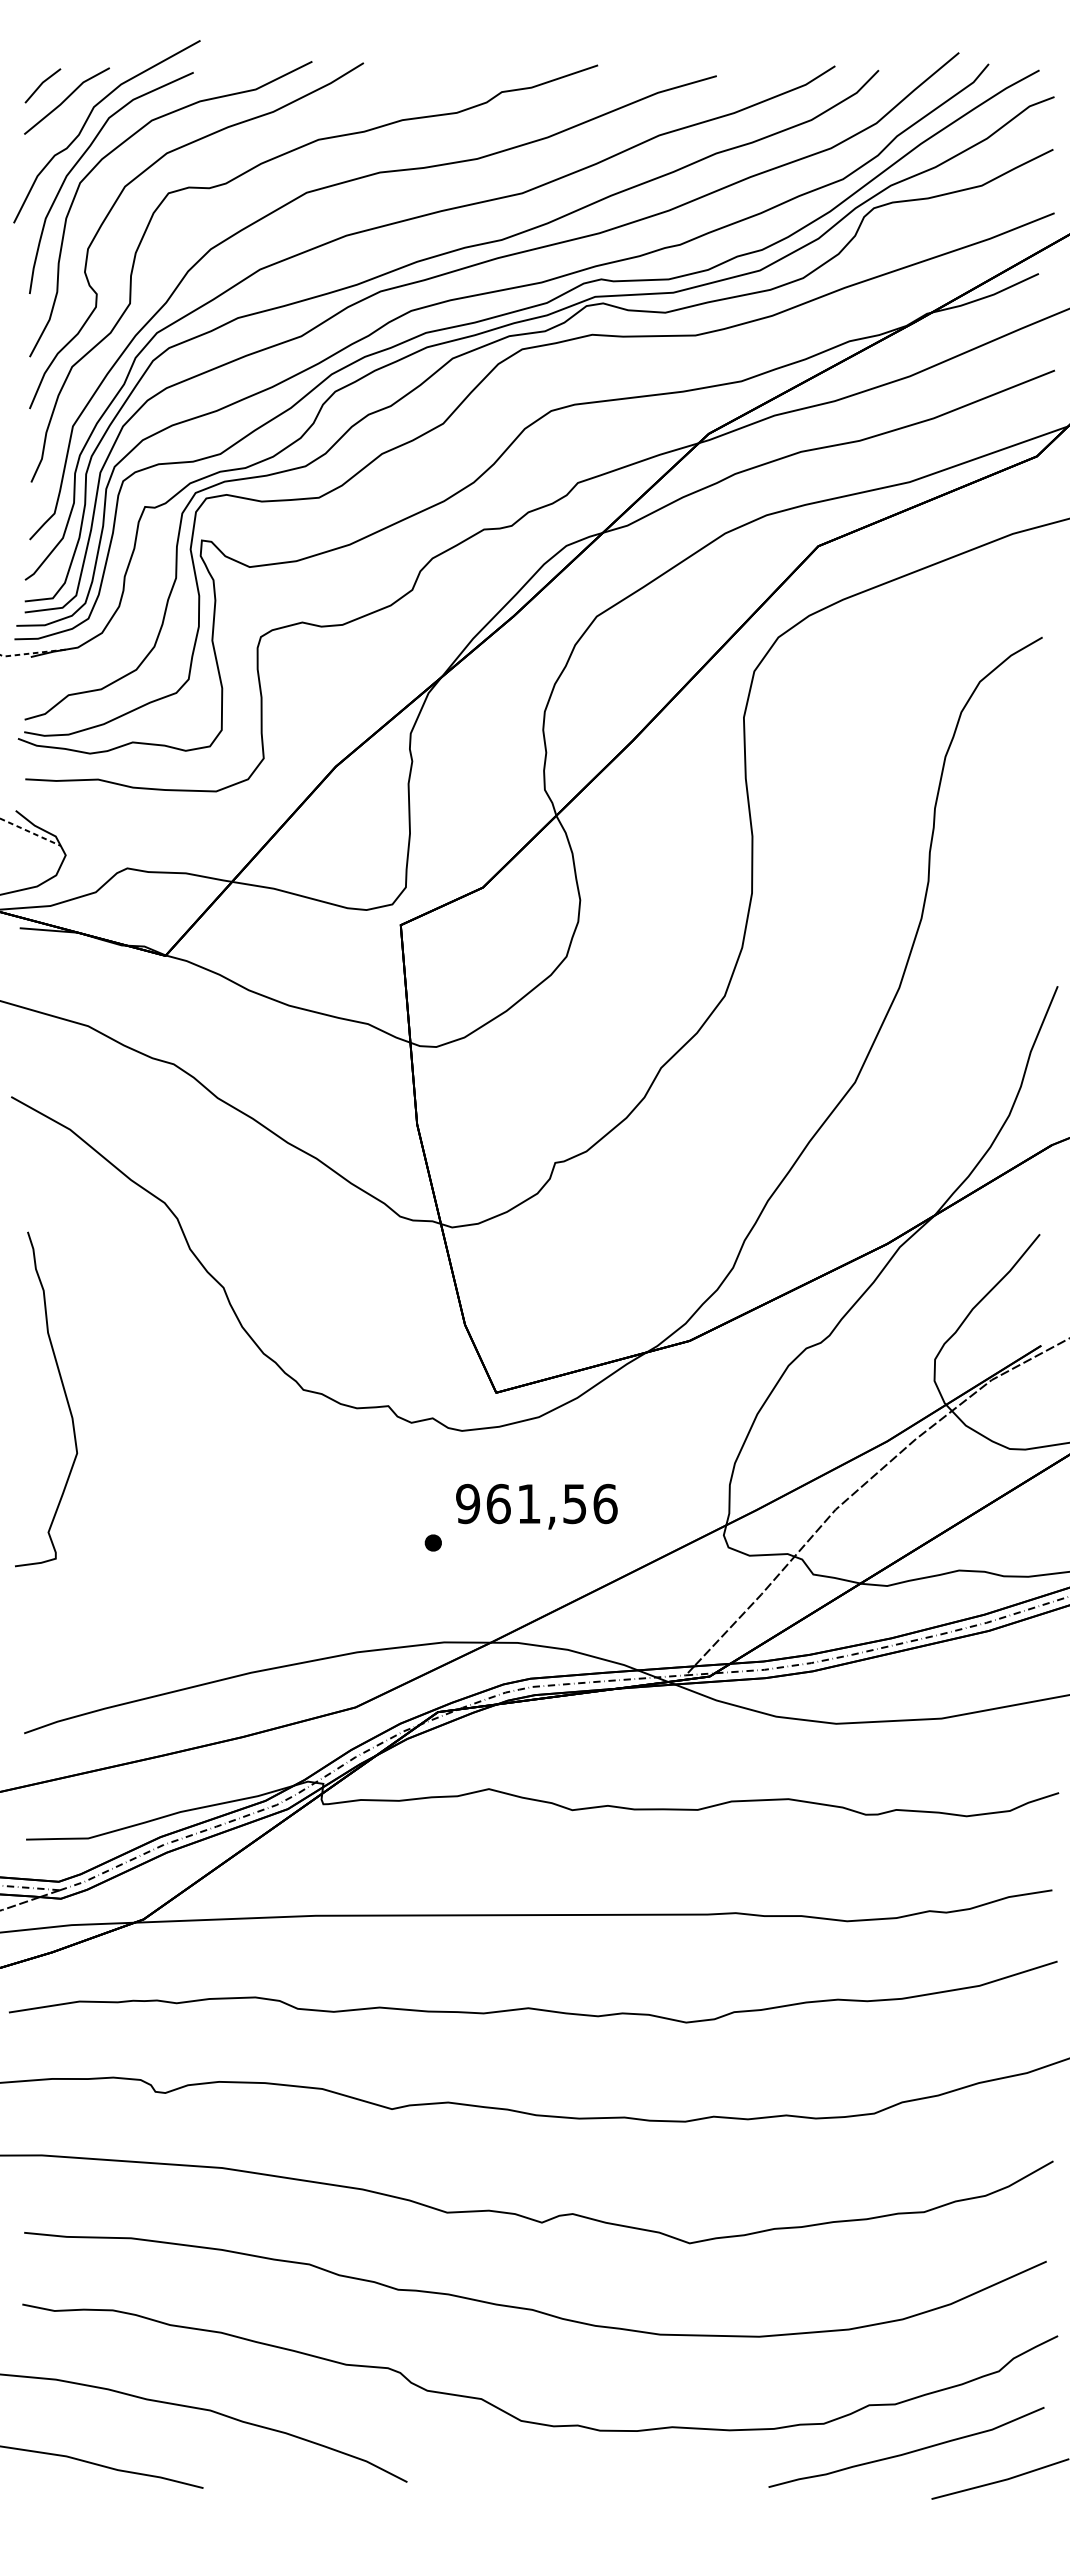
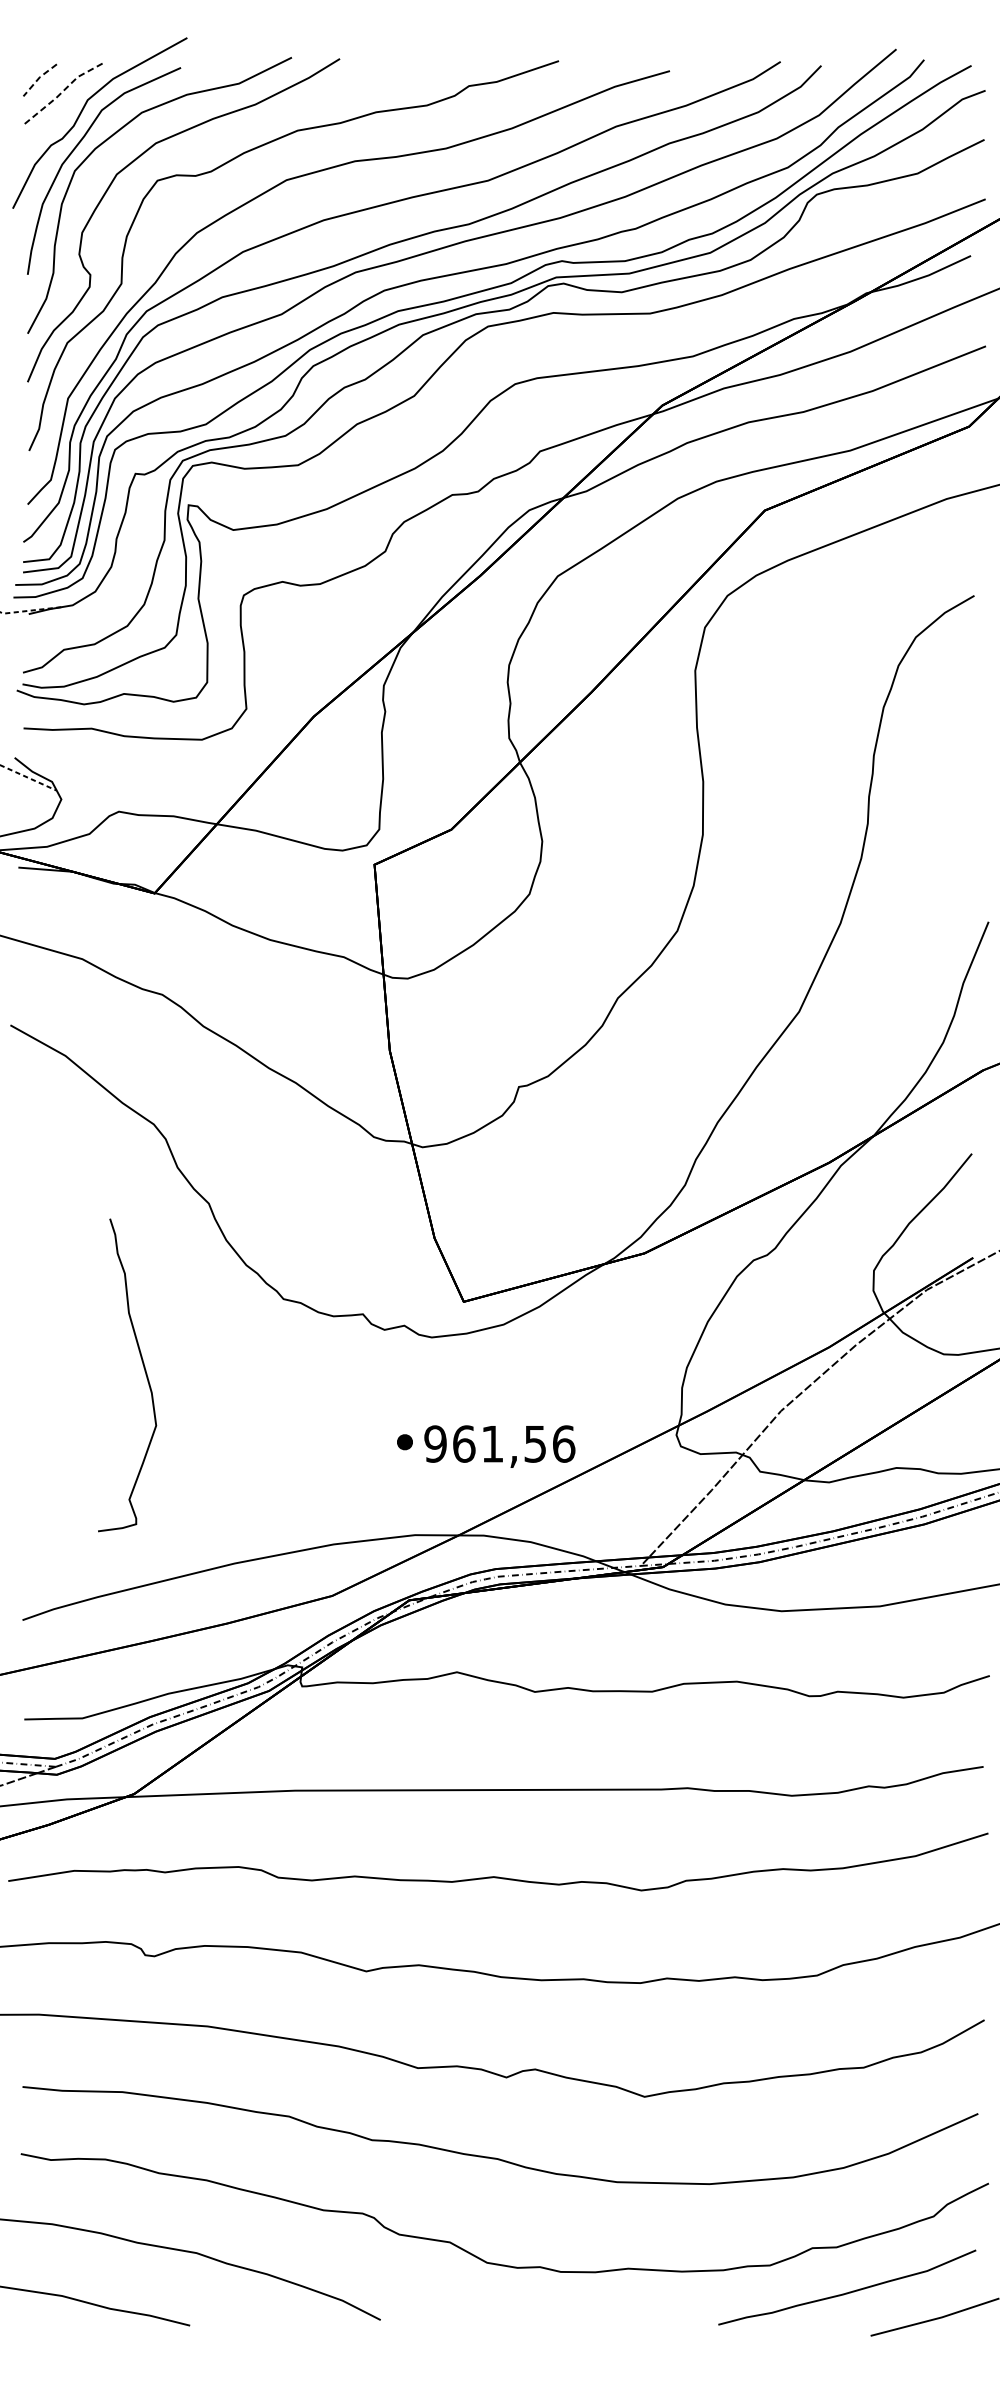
line: (41, 84) -> (38, 78), solid -> dashed
line: (65, 99) -> (61, 92), solid -> dashed
curve: (64, 1394) -> (144, 1370), moved
text: (536, 1506) -> (499, 1446), moved

